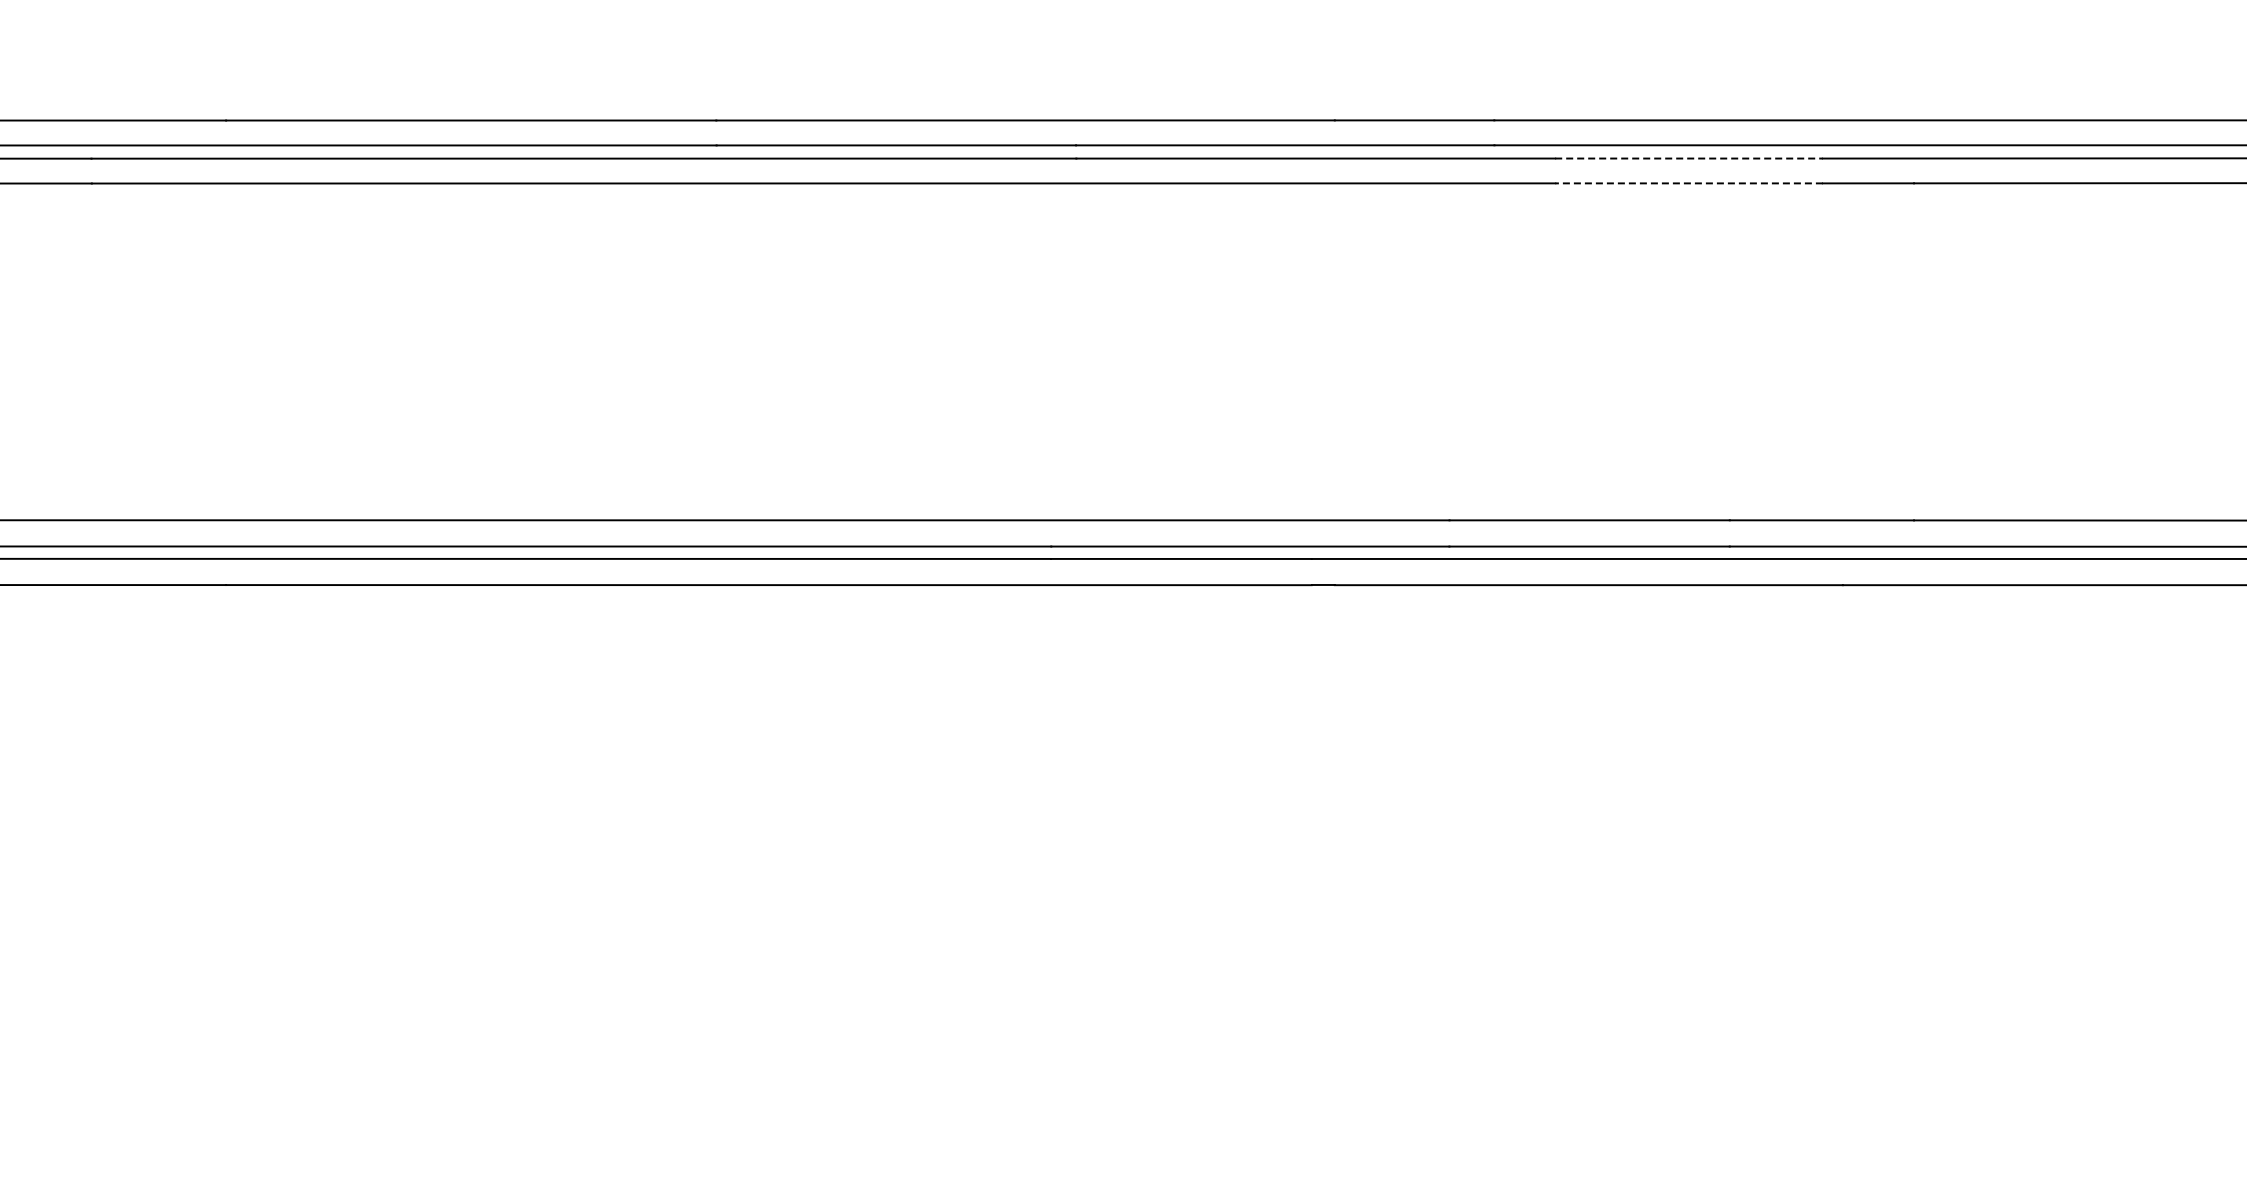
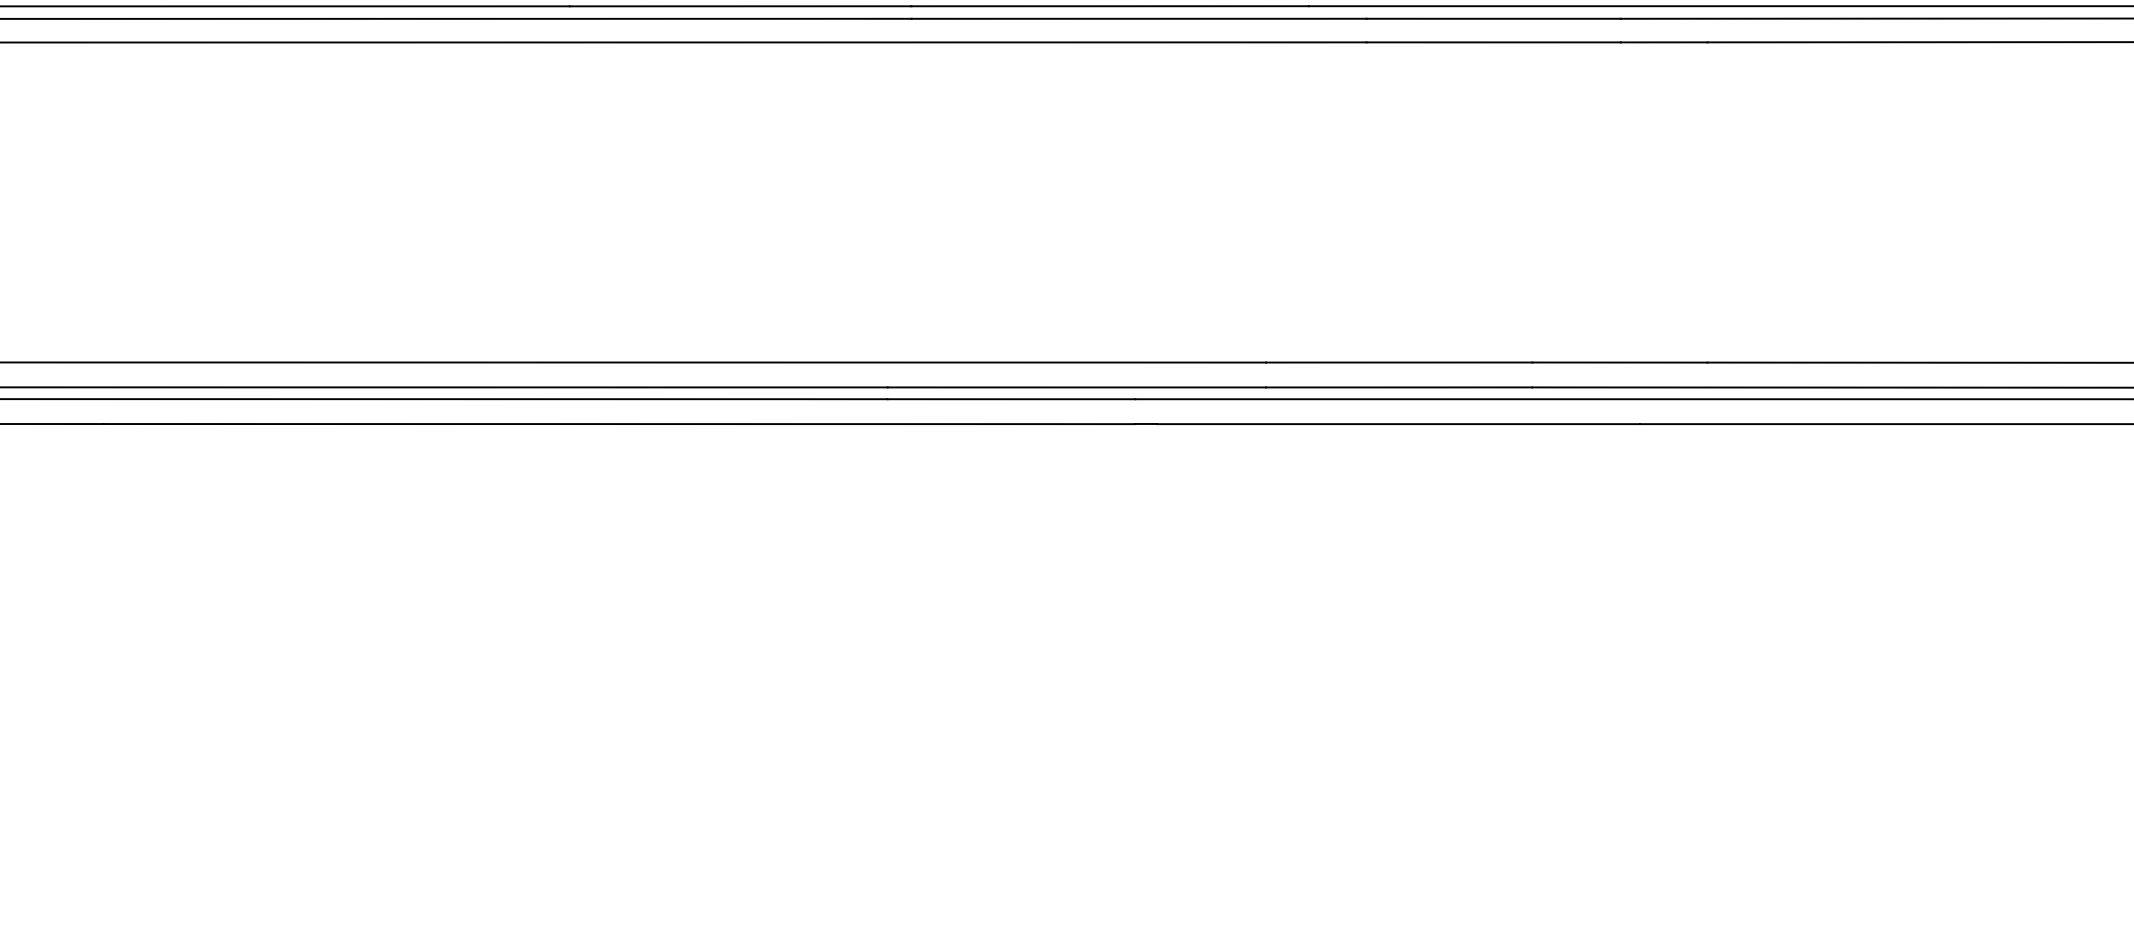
line: (1689, 158) -> (1494, 18), dashed -> solid
line: (1689, 183) -> (1494, 42), dashed -> solid

